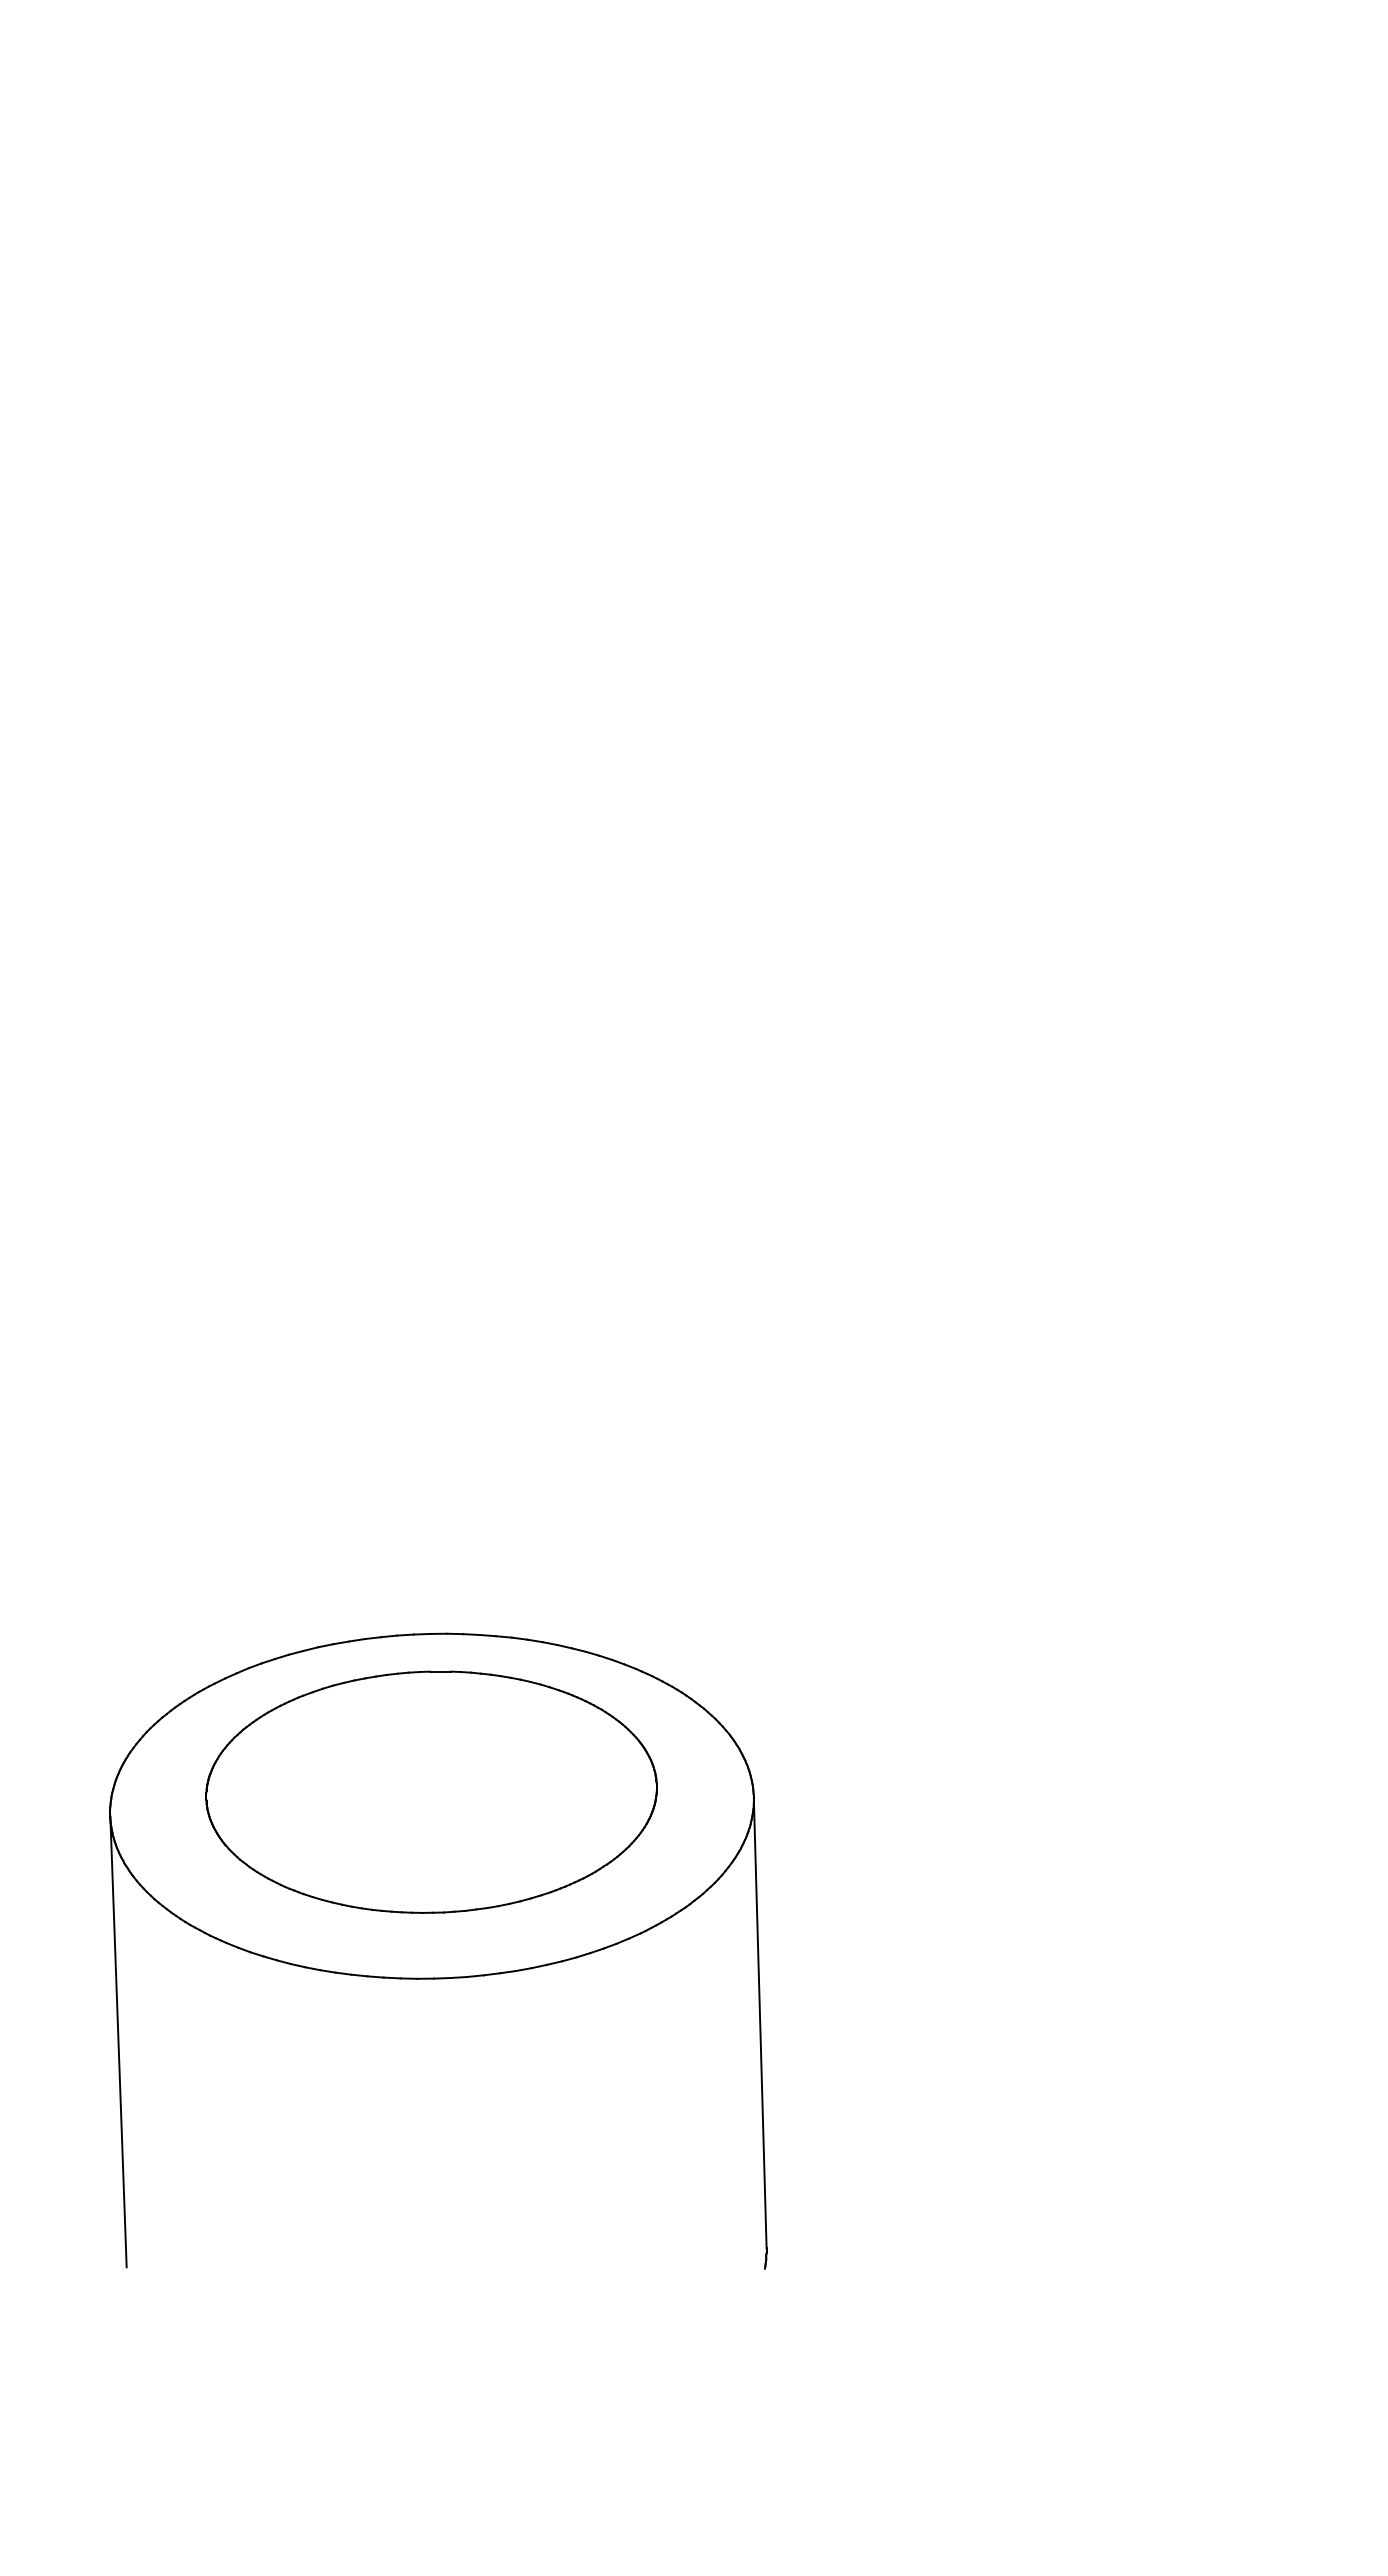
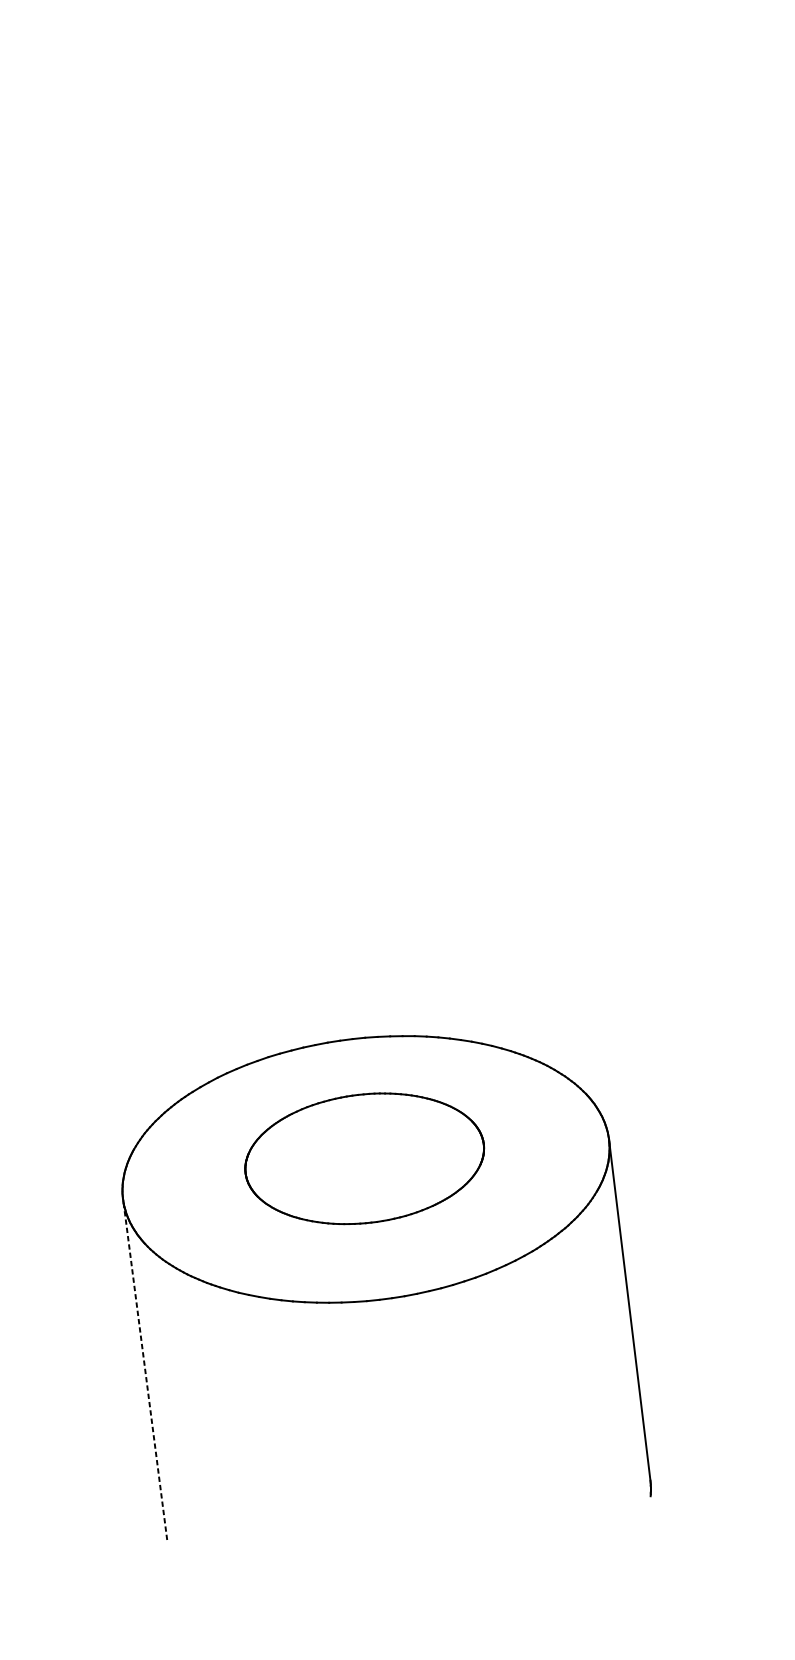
part: (431, 1791) -> (364, 1158), size x0.7
line: (118, 2041) -> (145, 1369), solid -> dashed

